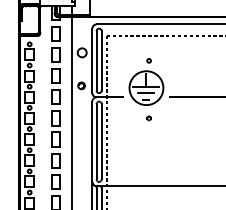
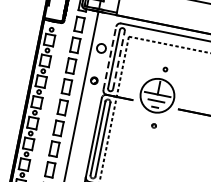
line: (92, 60) -> (110, 57), solid -> dashed
line: (101, 60) -> (118, 59), solid -> dashed

